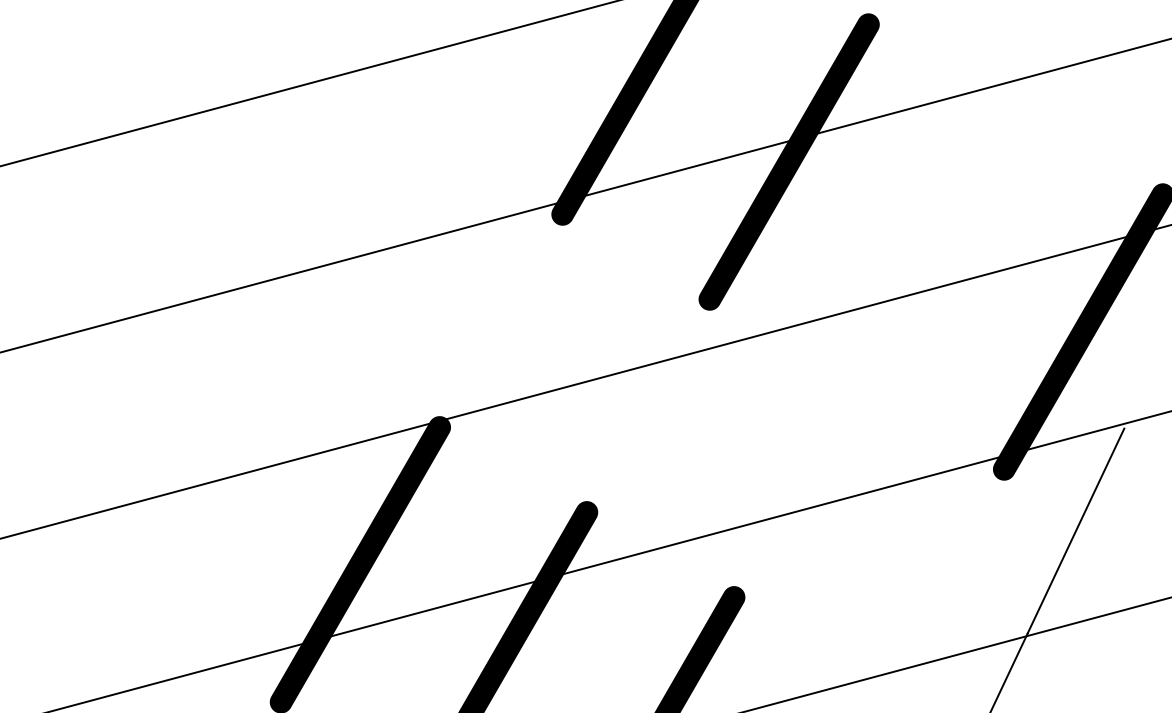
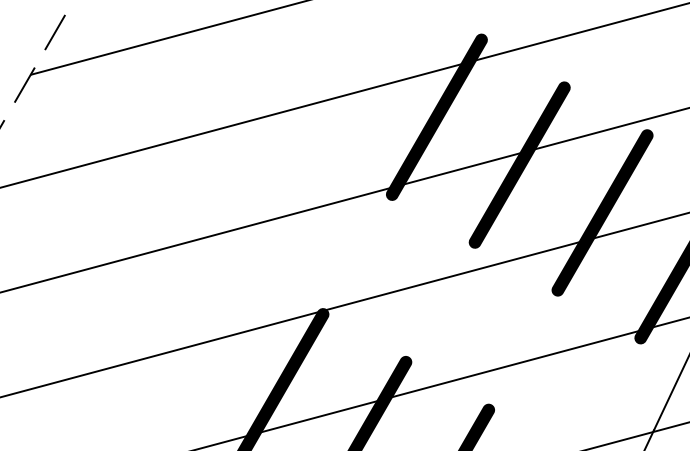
fill: (936, 246) -> (602, 212), added

